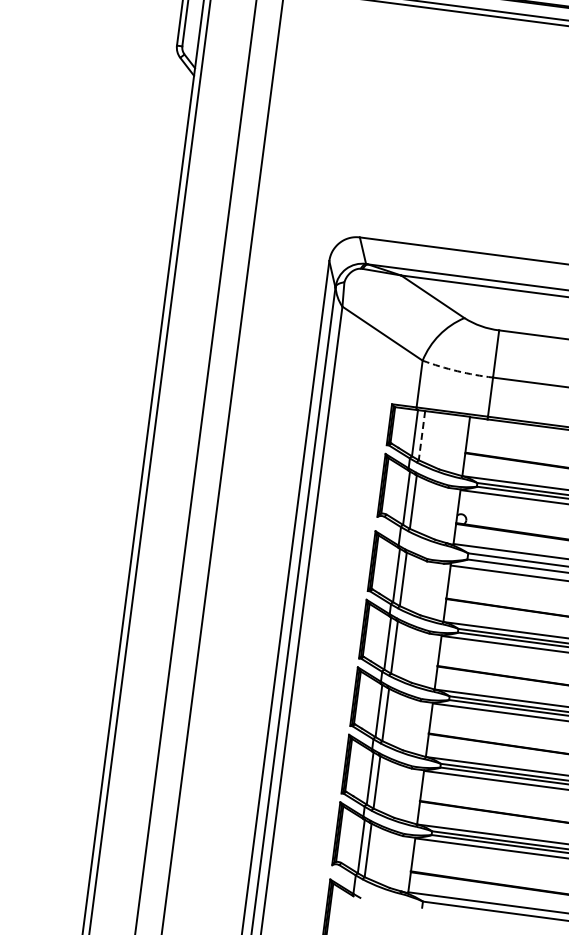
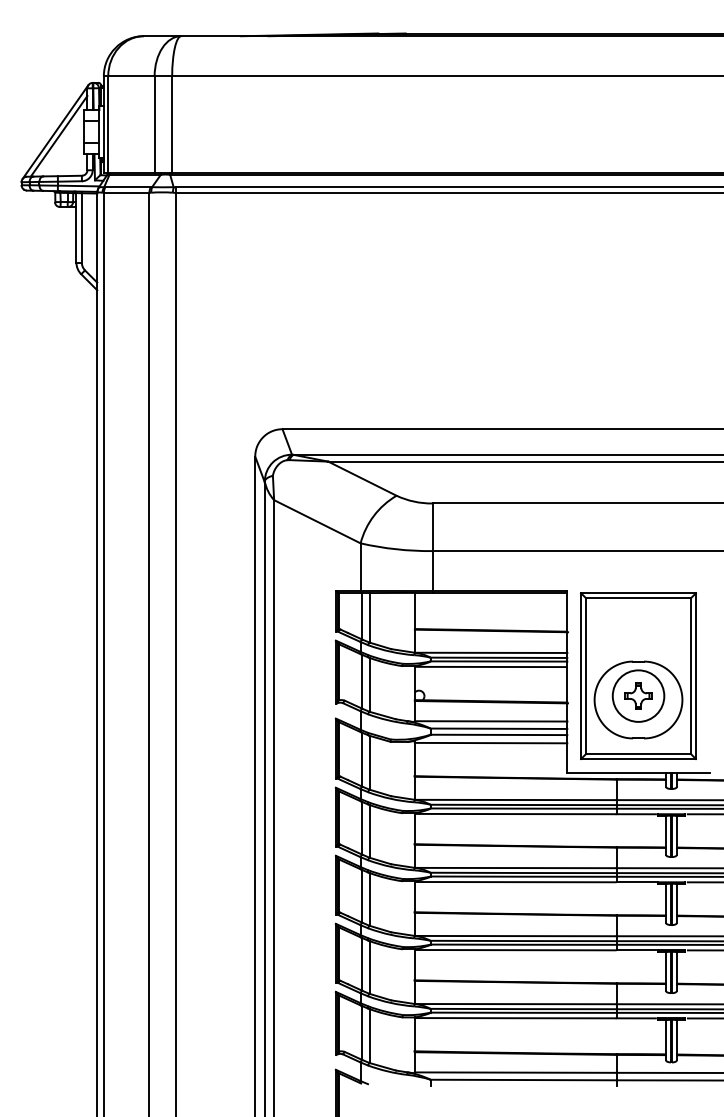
arc: (457, 371) -> (396, 549), dashed -> solid
line: (421, 435) -> (369, 617), dashed -> solid

